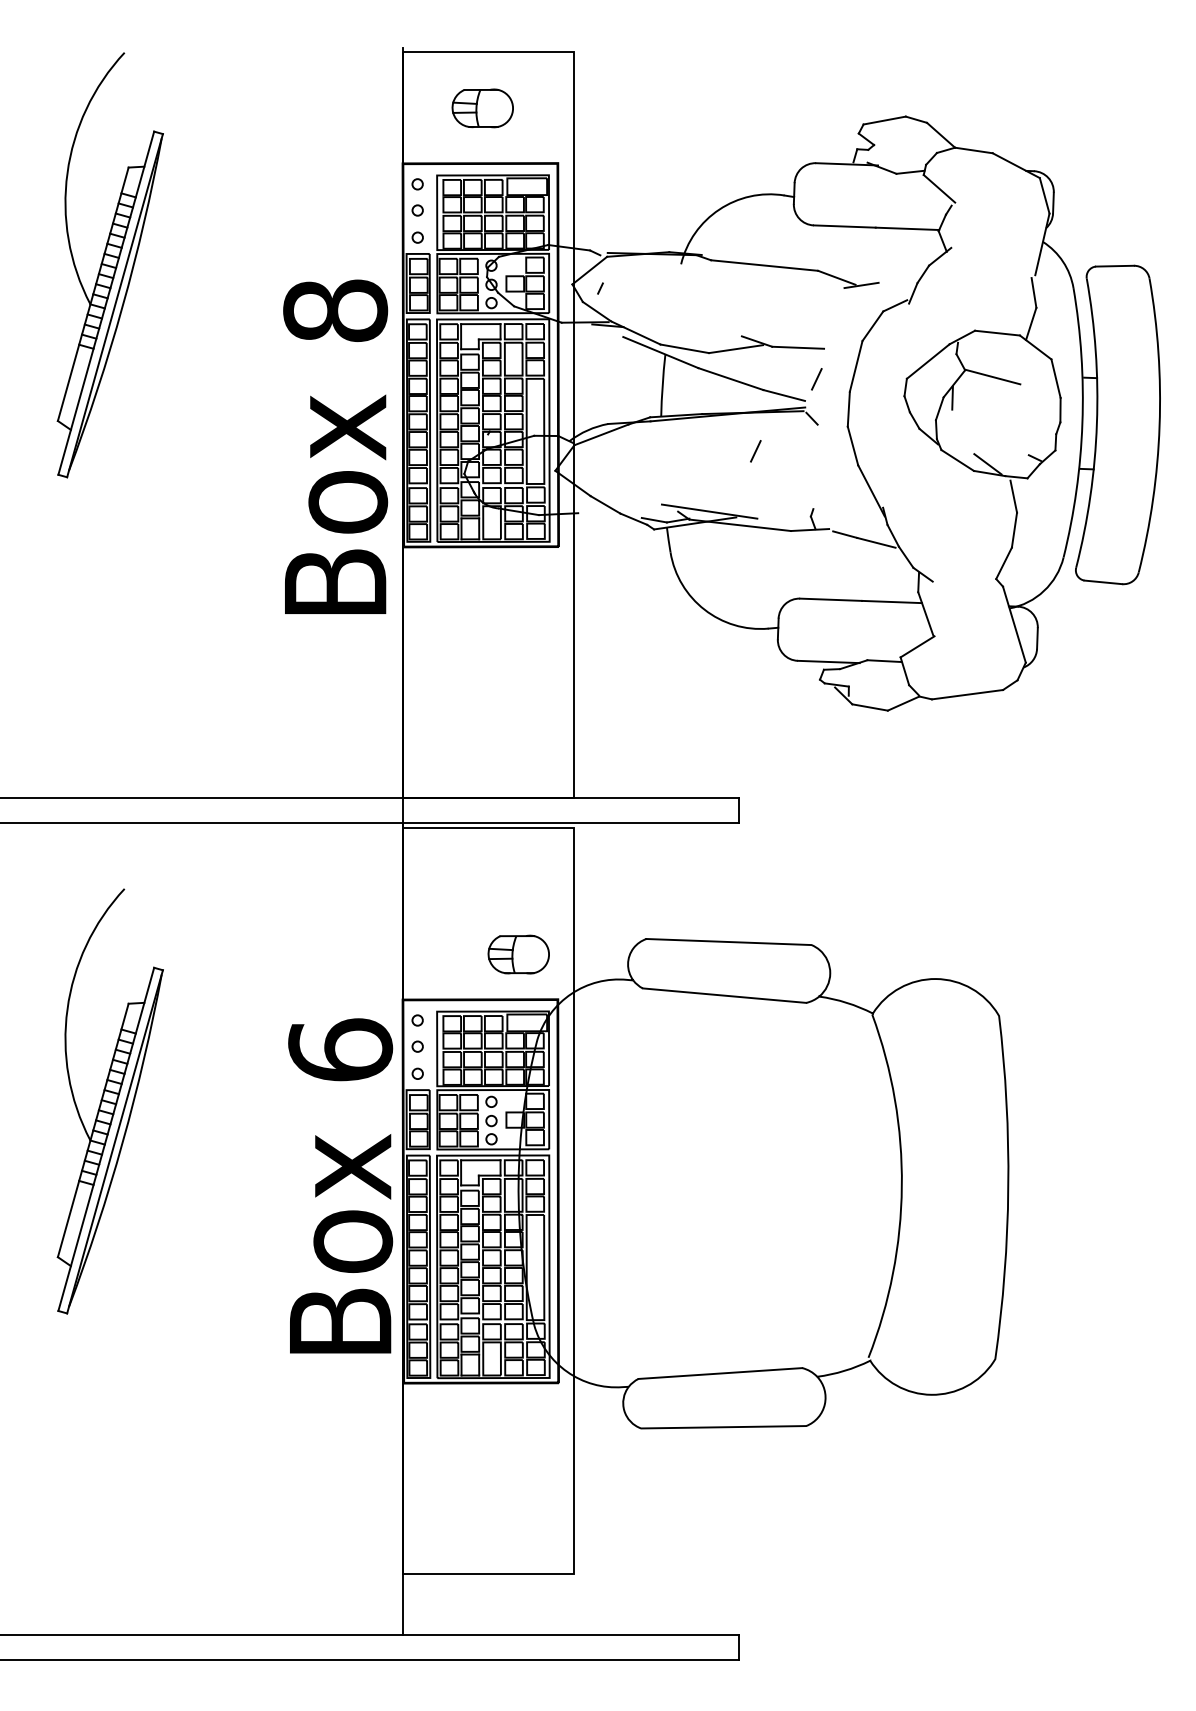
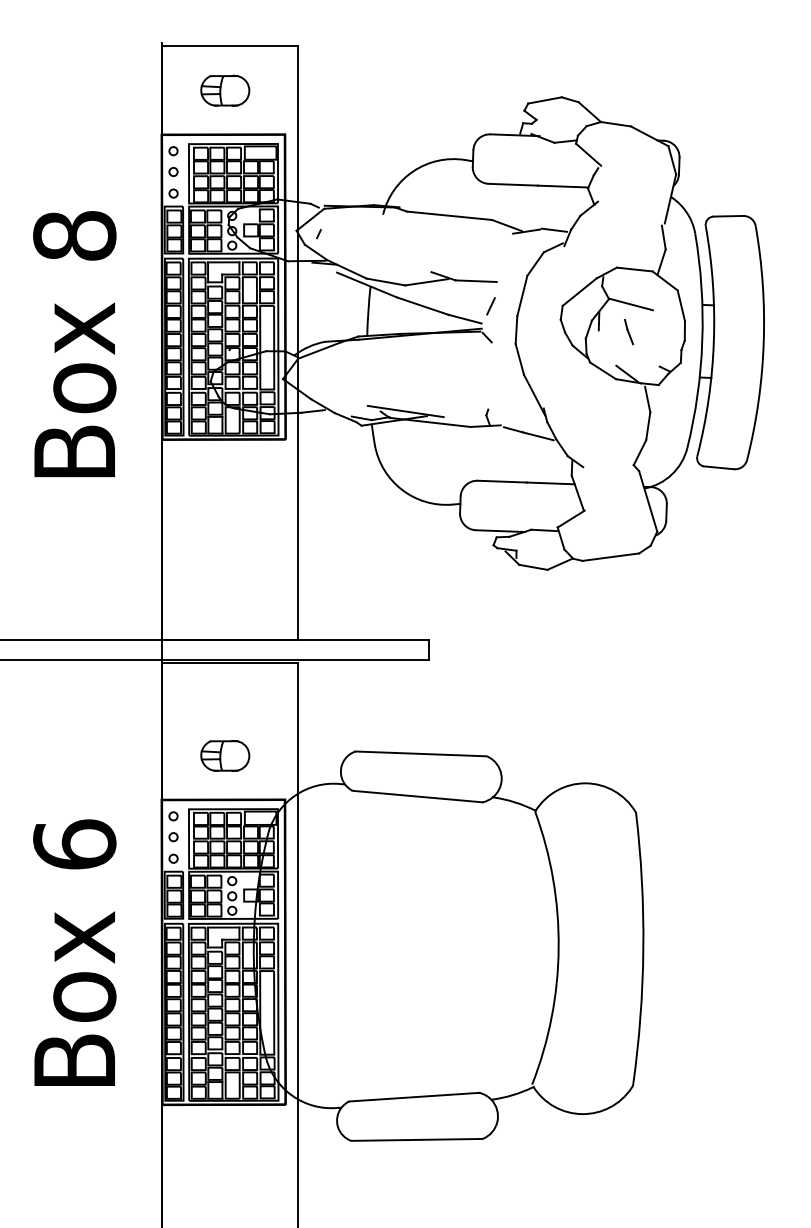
line: (896, 283) -> (554, 230), added
line: (990, 411) -> (629, 331), added
text: (335, 446) -> (74, 343), moved
line: (755, 451) -> (442, 363), removed
line: (592, 511) -> (312, 411), added
part: (518, 954) -> (225, 755), moved
text: (340, 1185) -> (74, 952), moved

